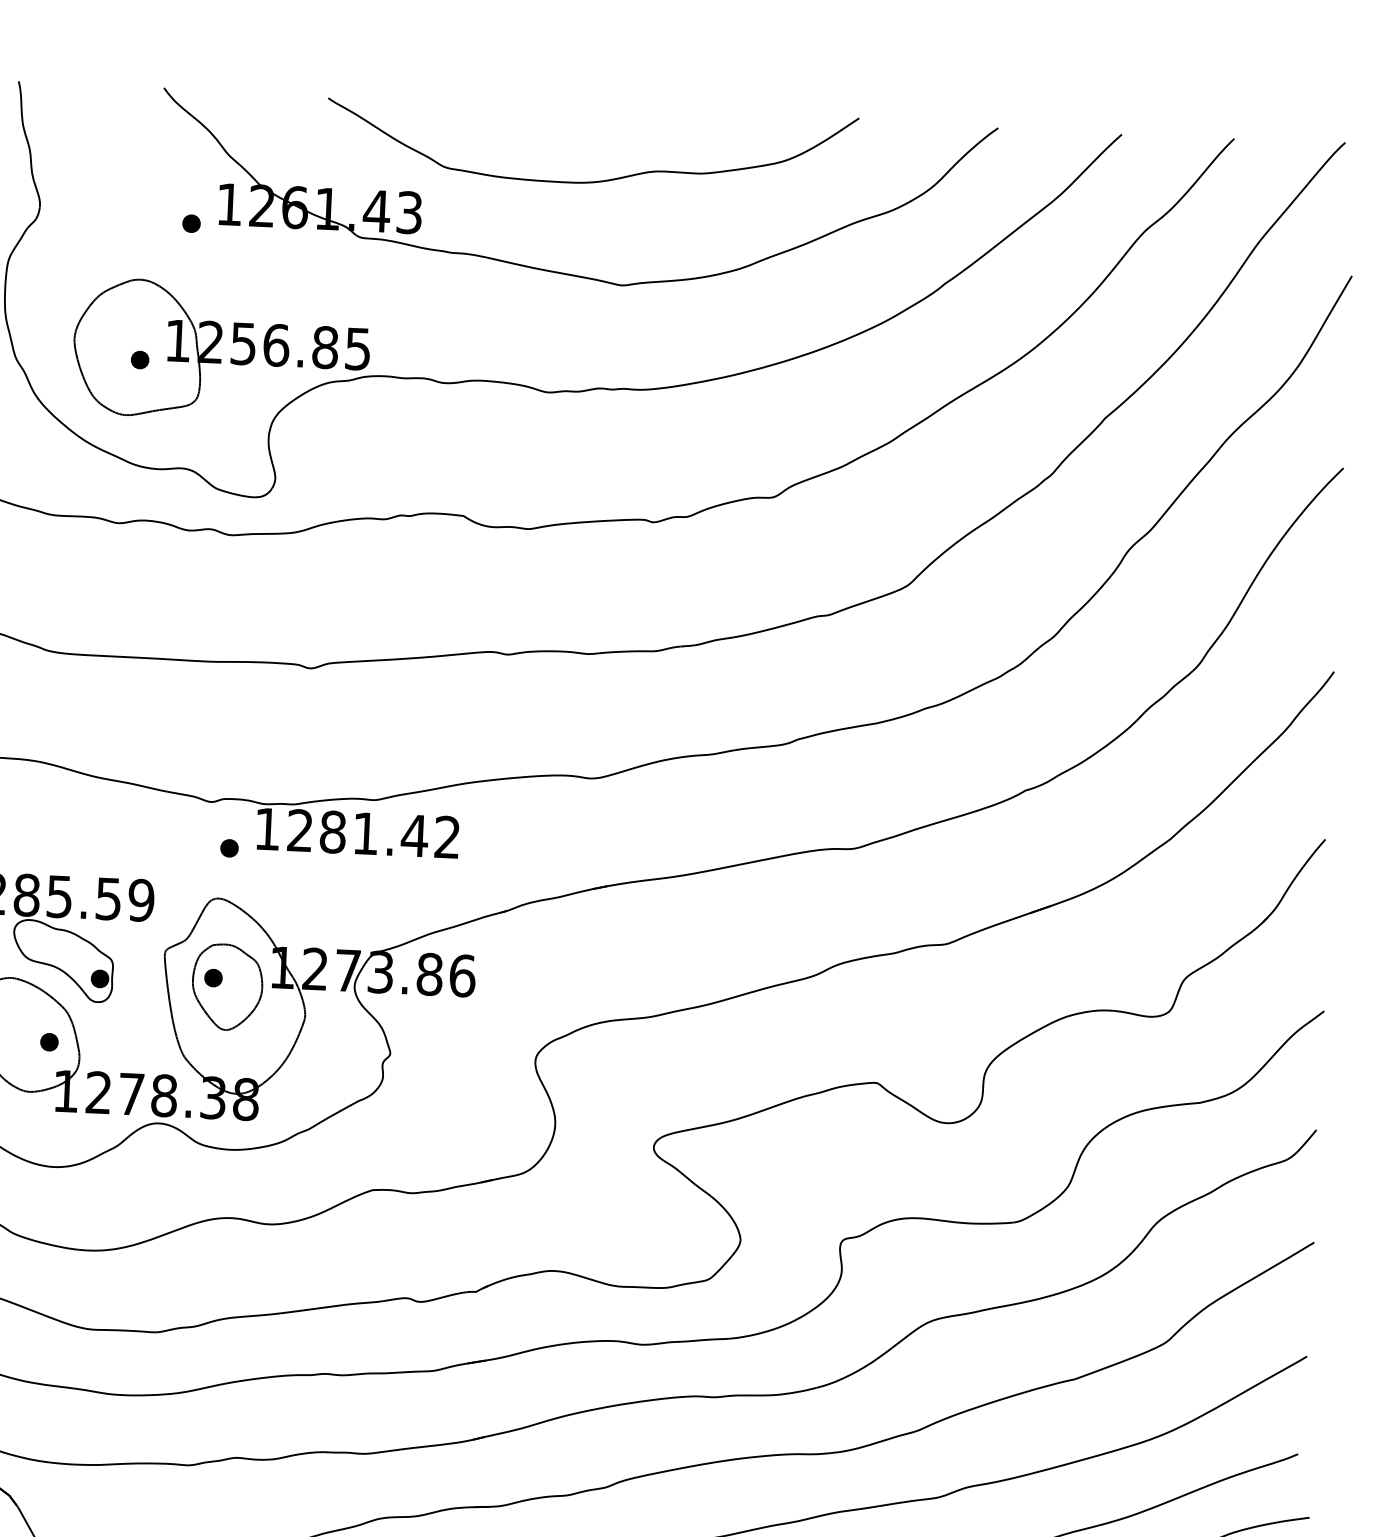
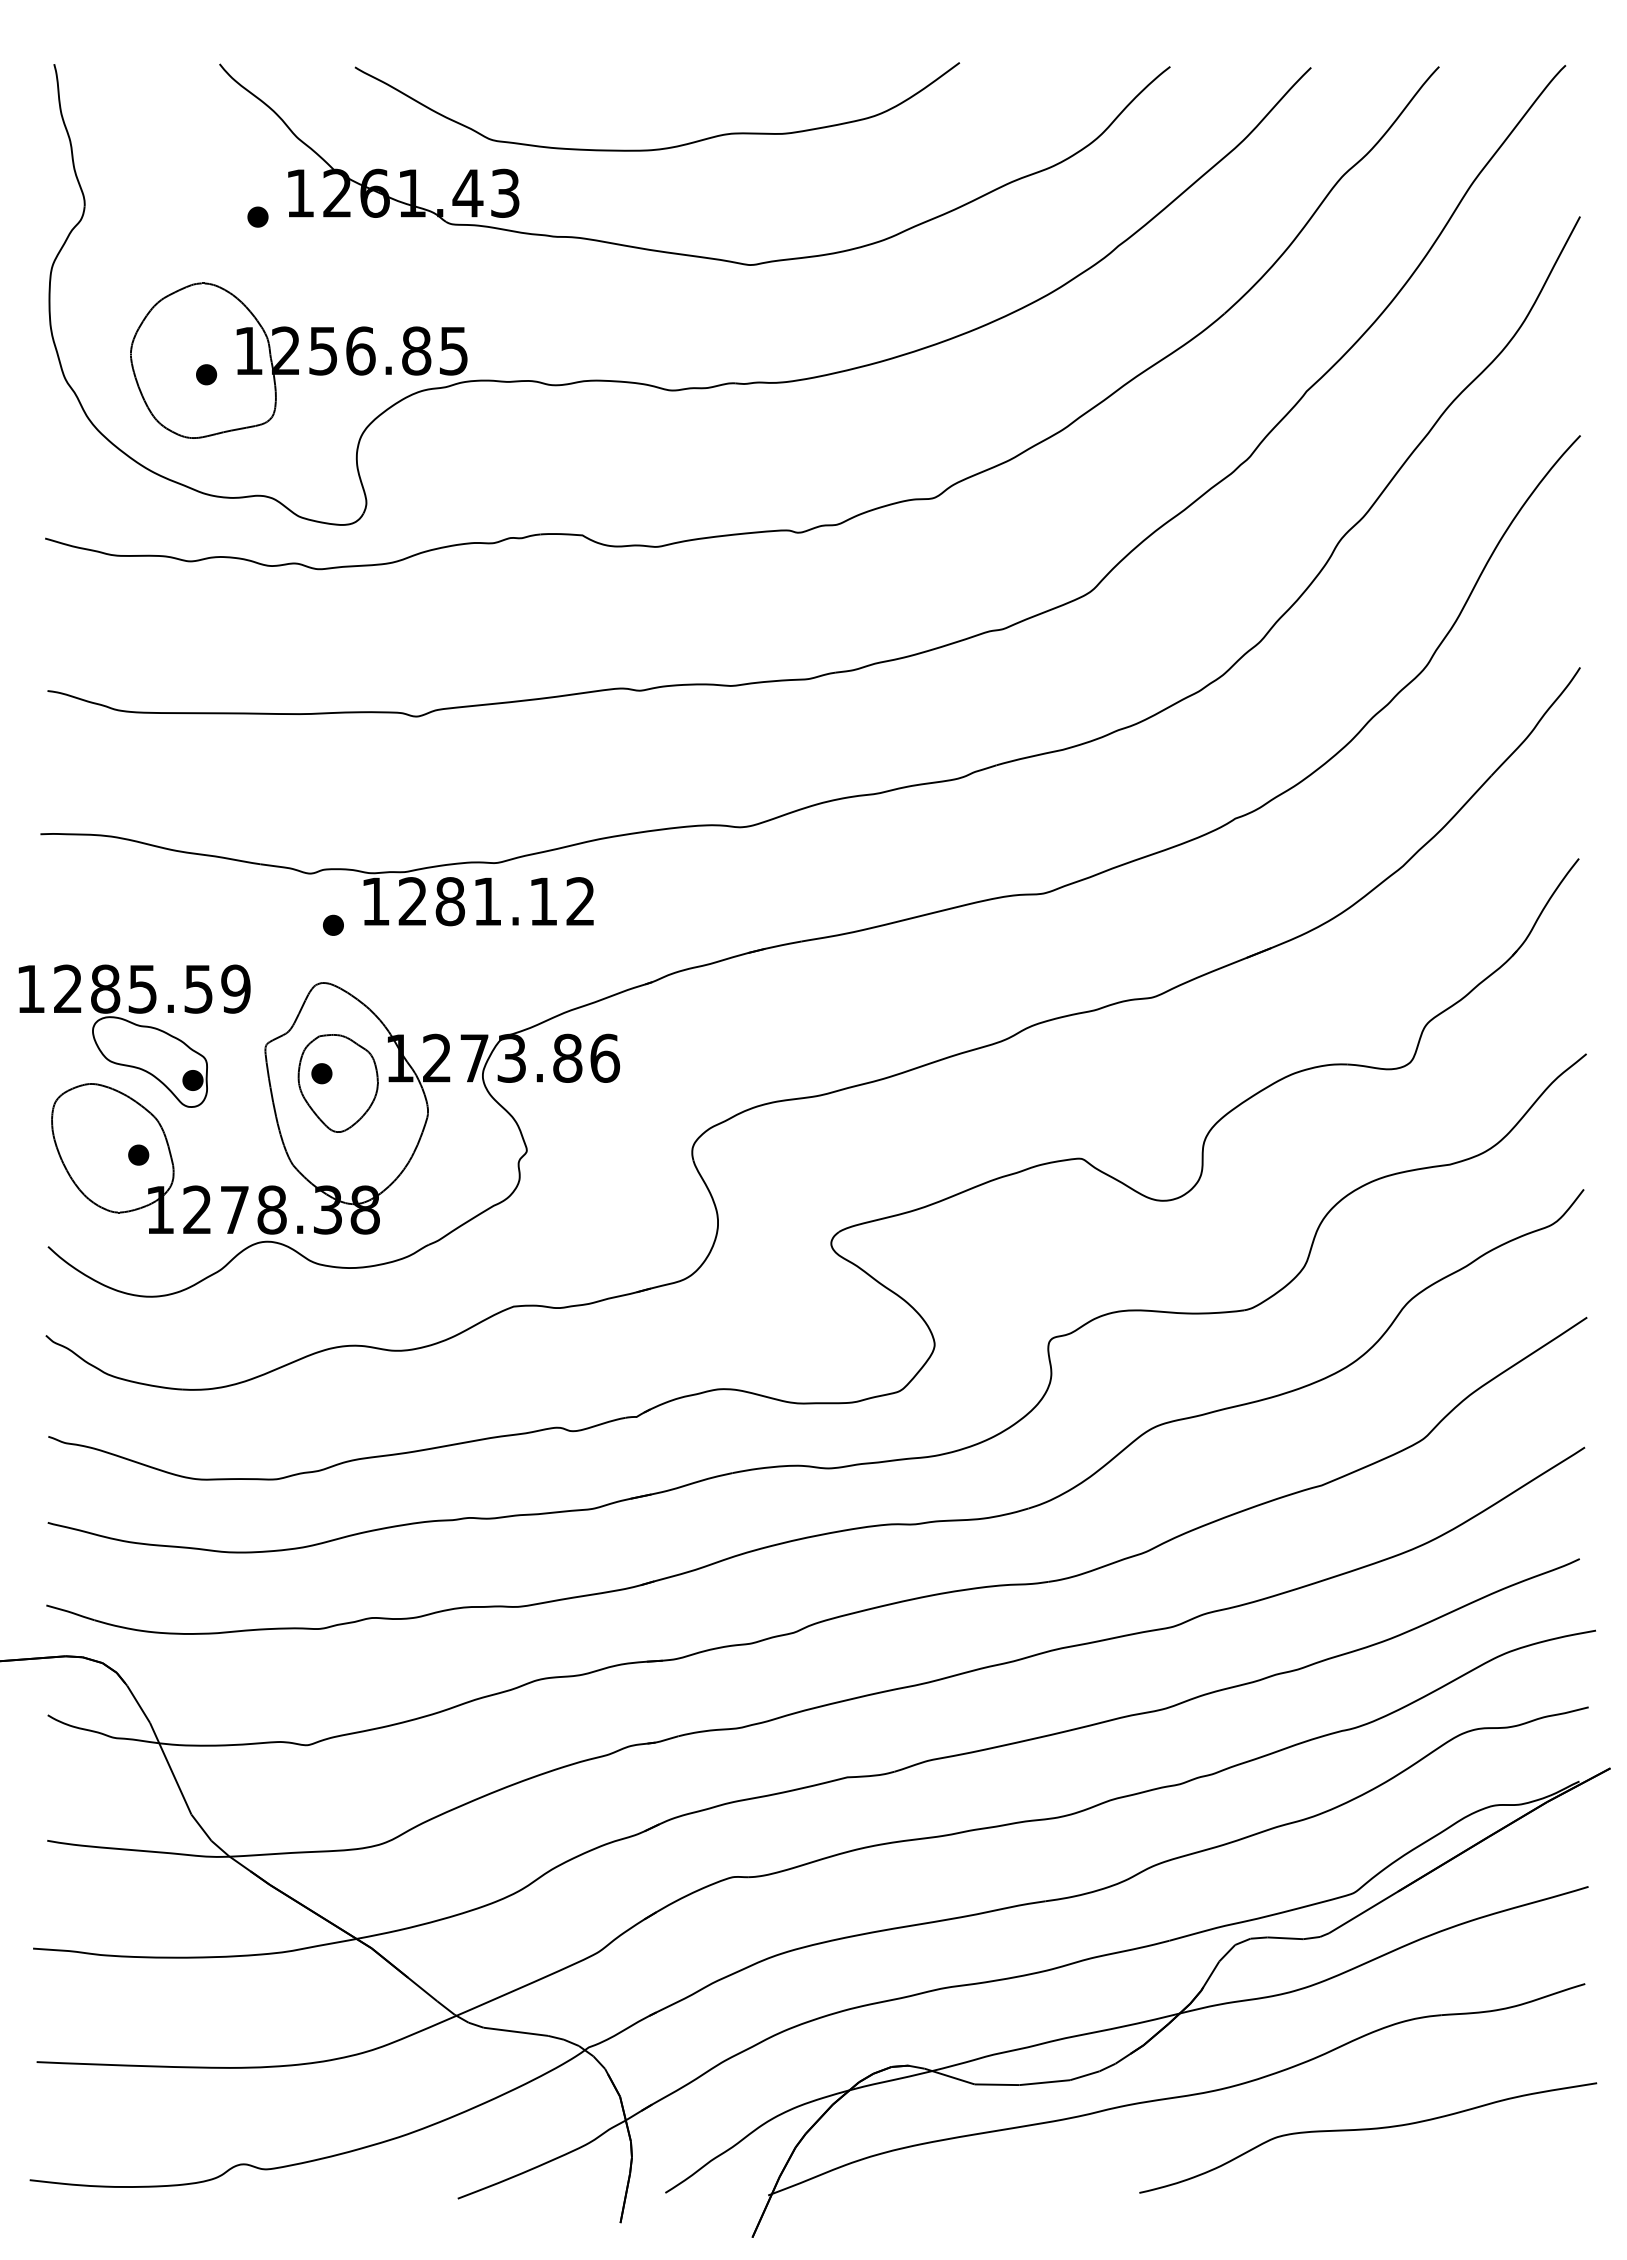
curve: (596, 180) -> (664, 147), moved
text: (413, 835) -> (542, 901), 1281.42 -> 1281.12

